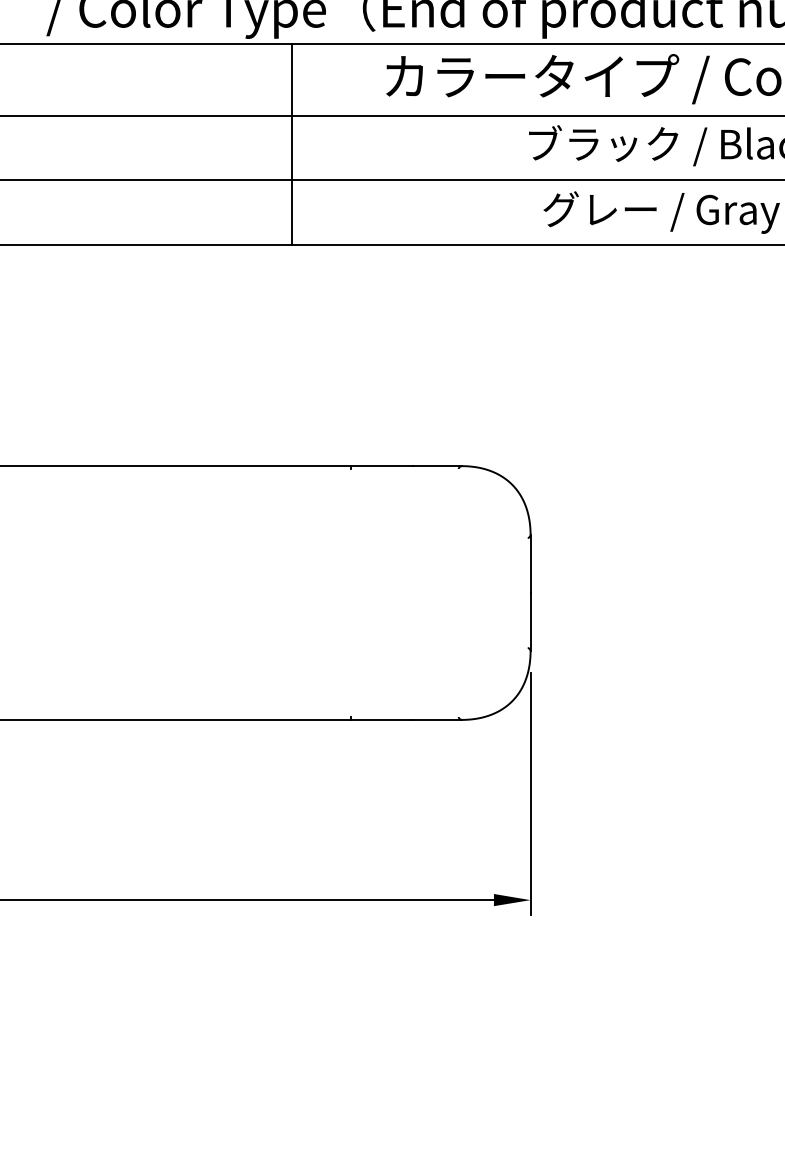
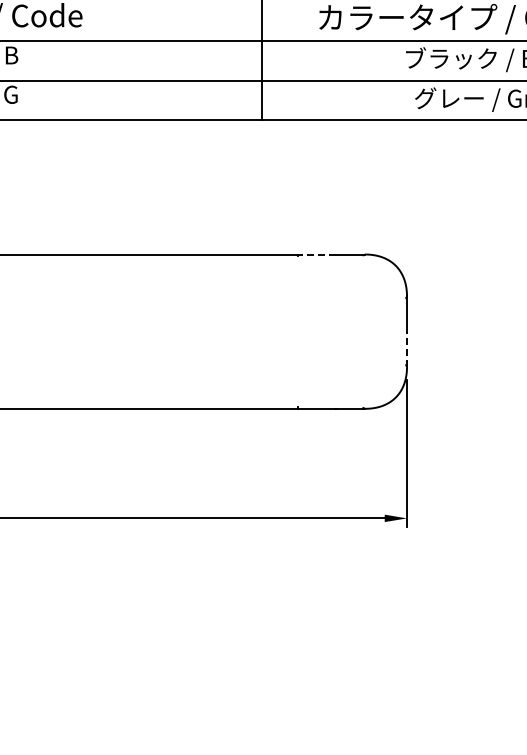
line: (381, 466) -> (316, 254), solid -> dashed
line: (531, 622) -> (407, 349), solid -> dashed

